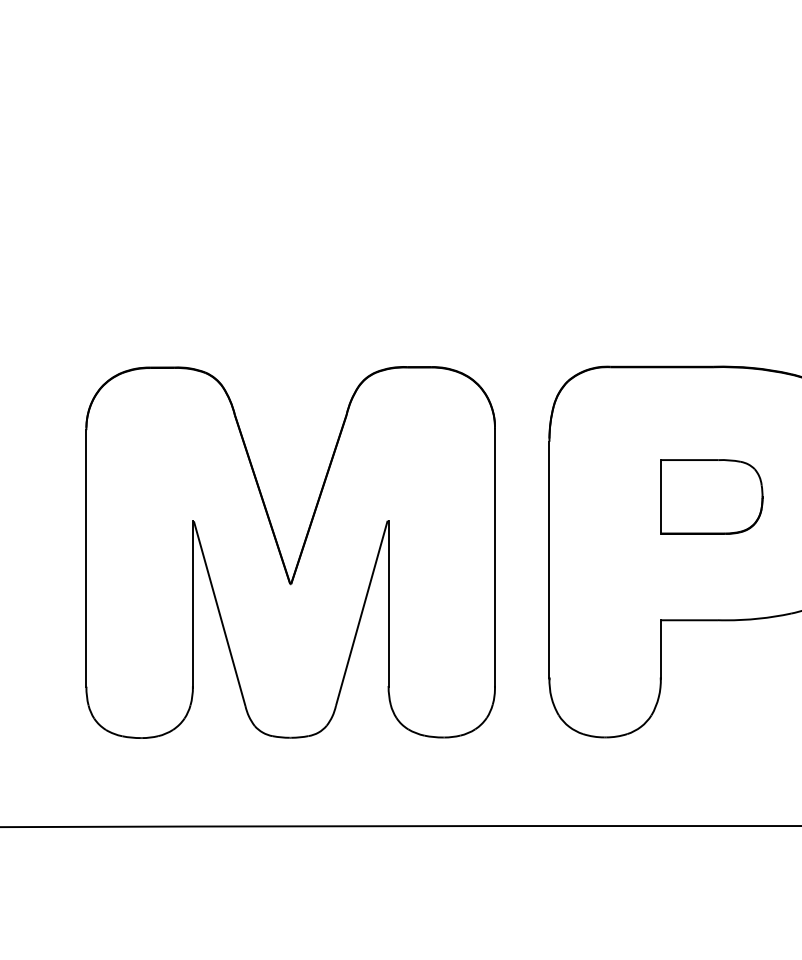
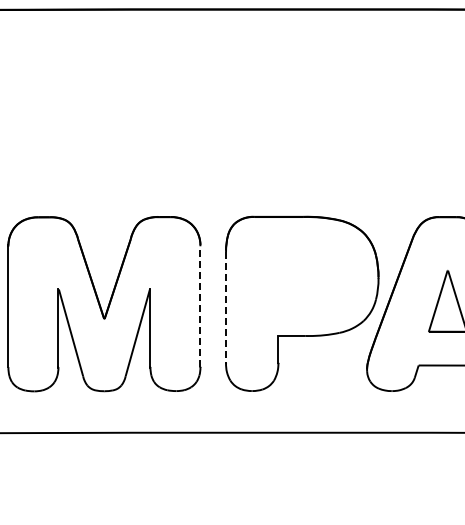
part: (712, 495) -> (302, 277), removed
line: (495, 557) -> (200, 306), solid -> dashed
line: (550, 561) -> (226, 308), solid -> dashed

